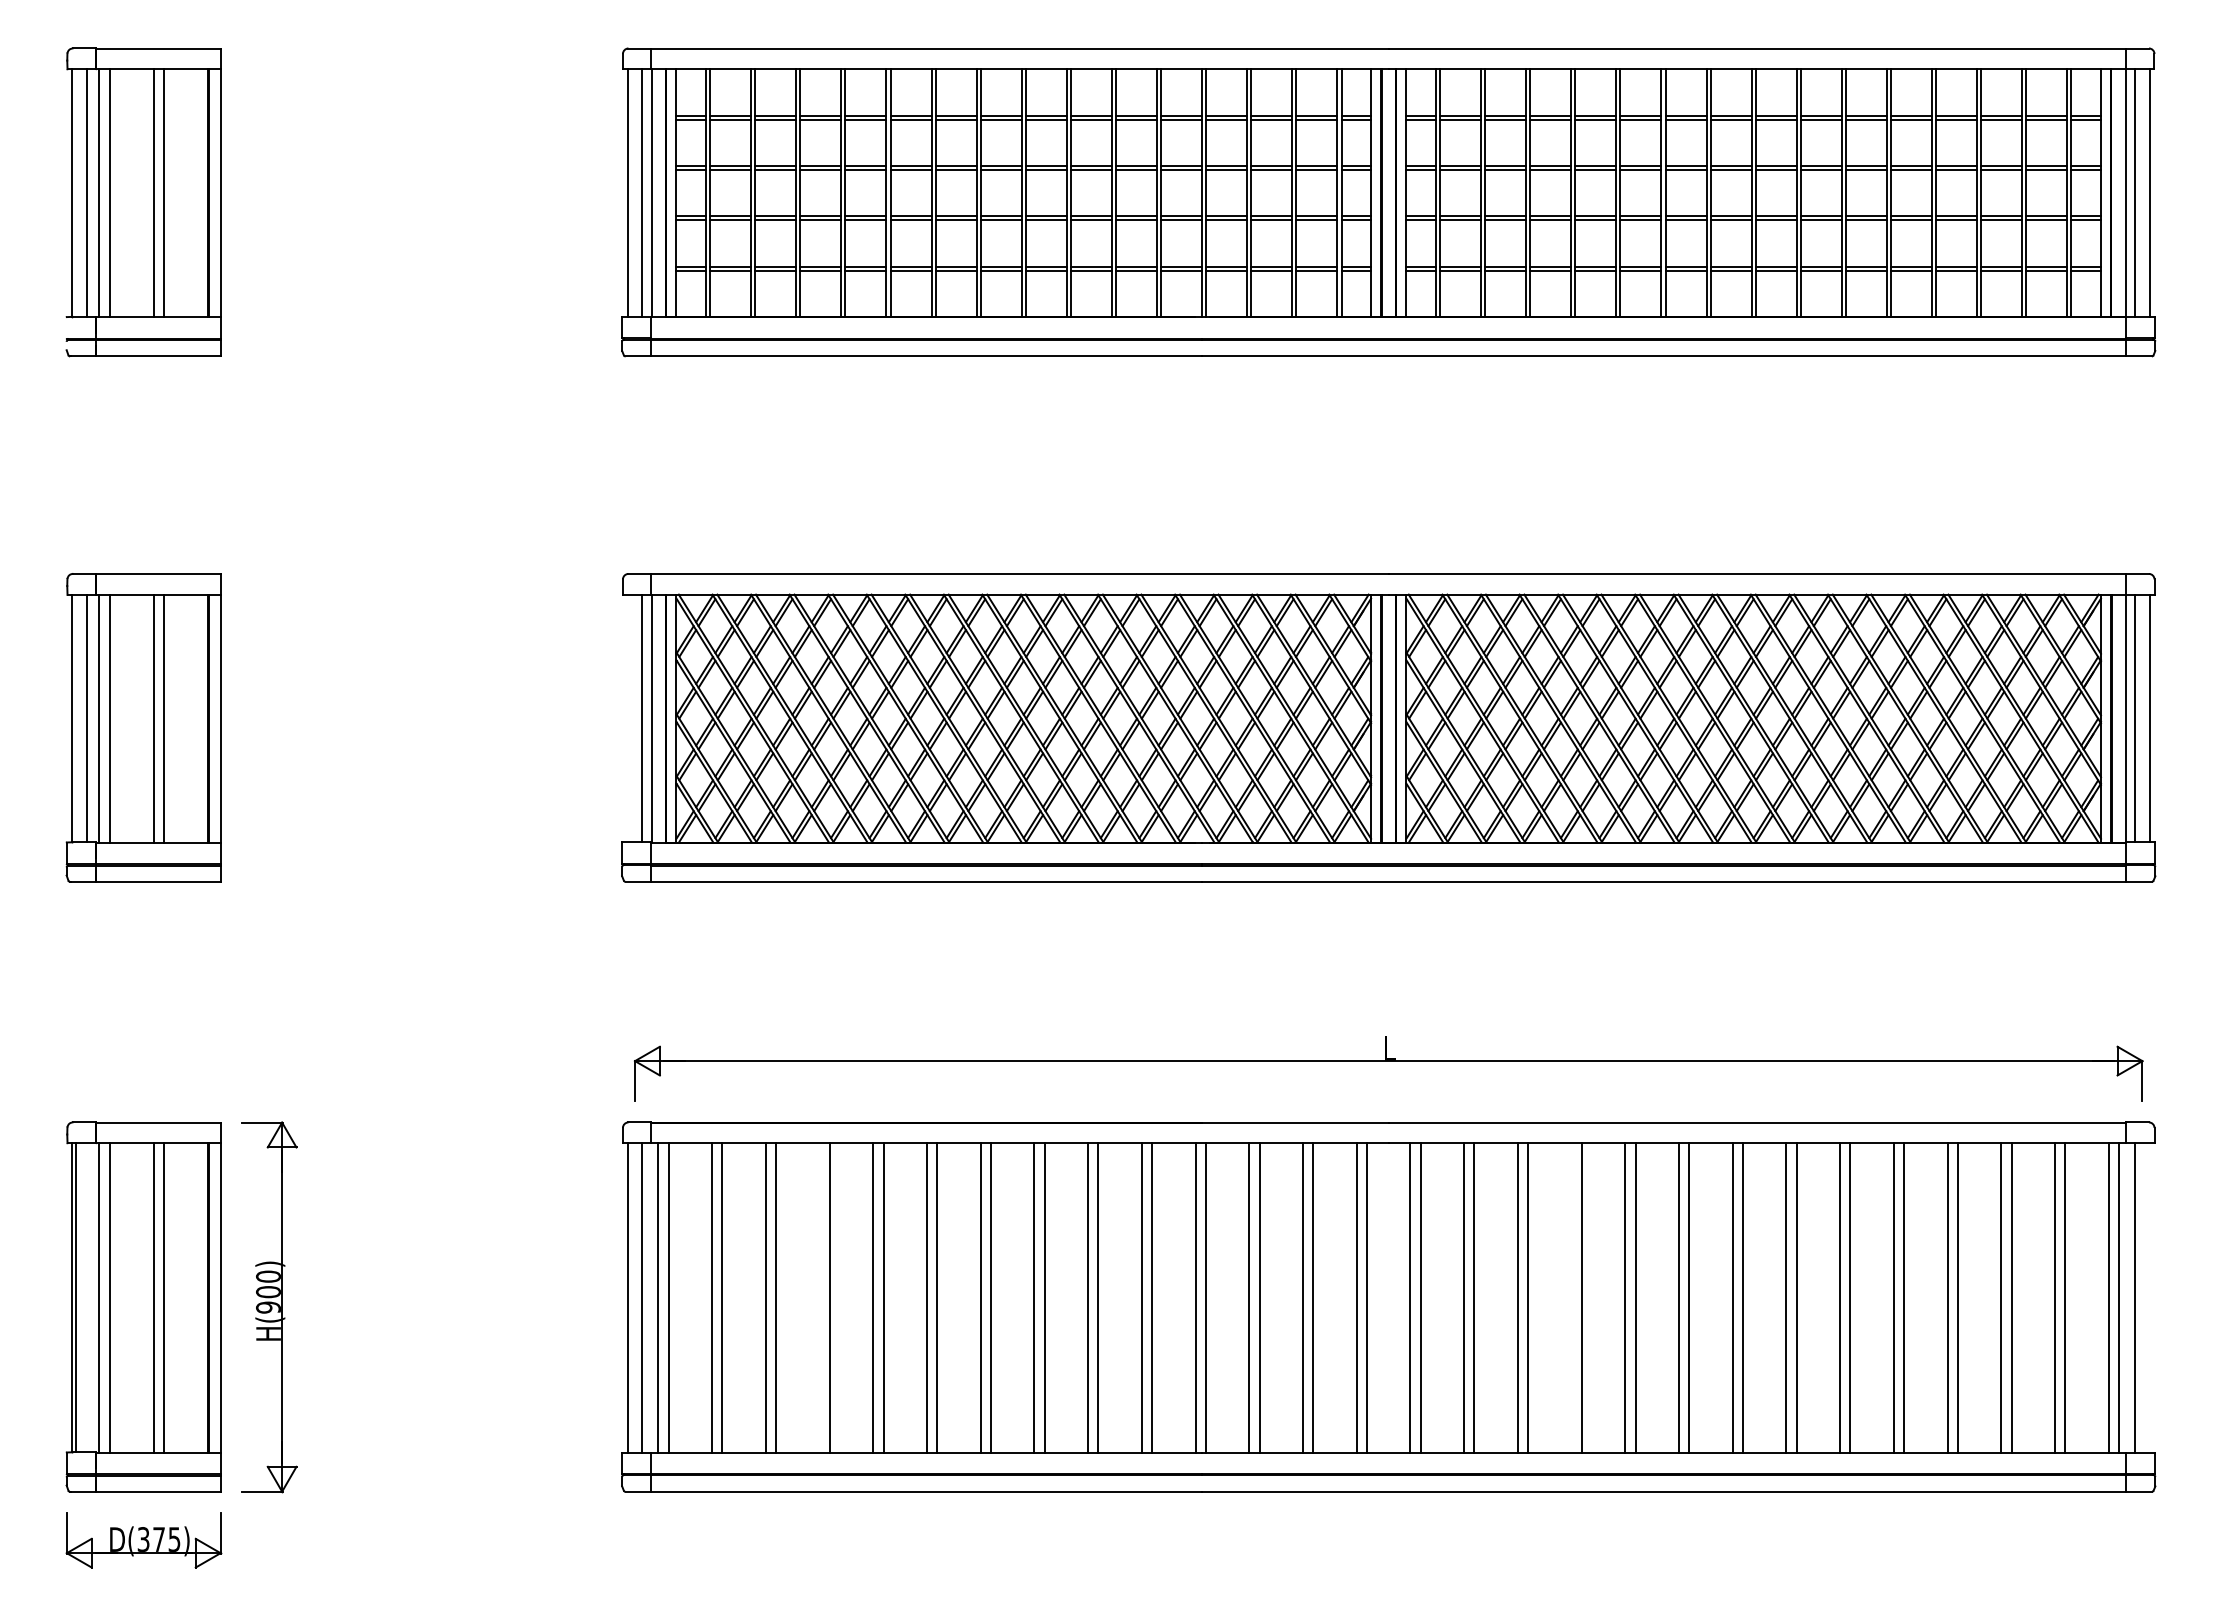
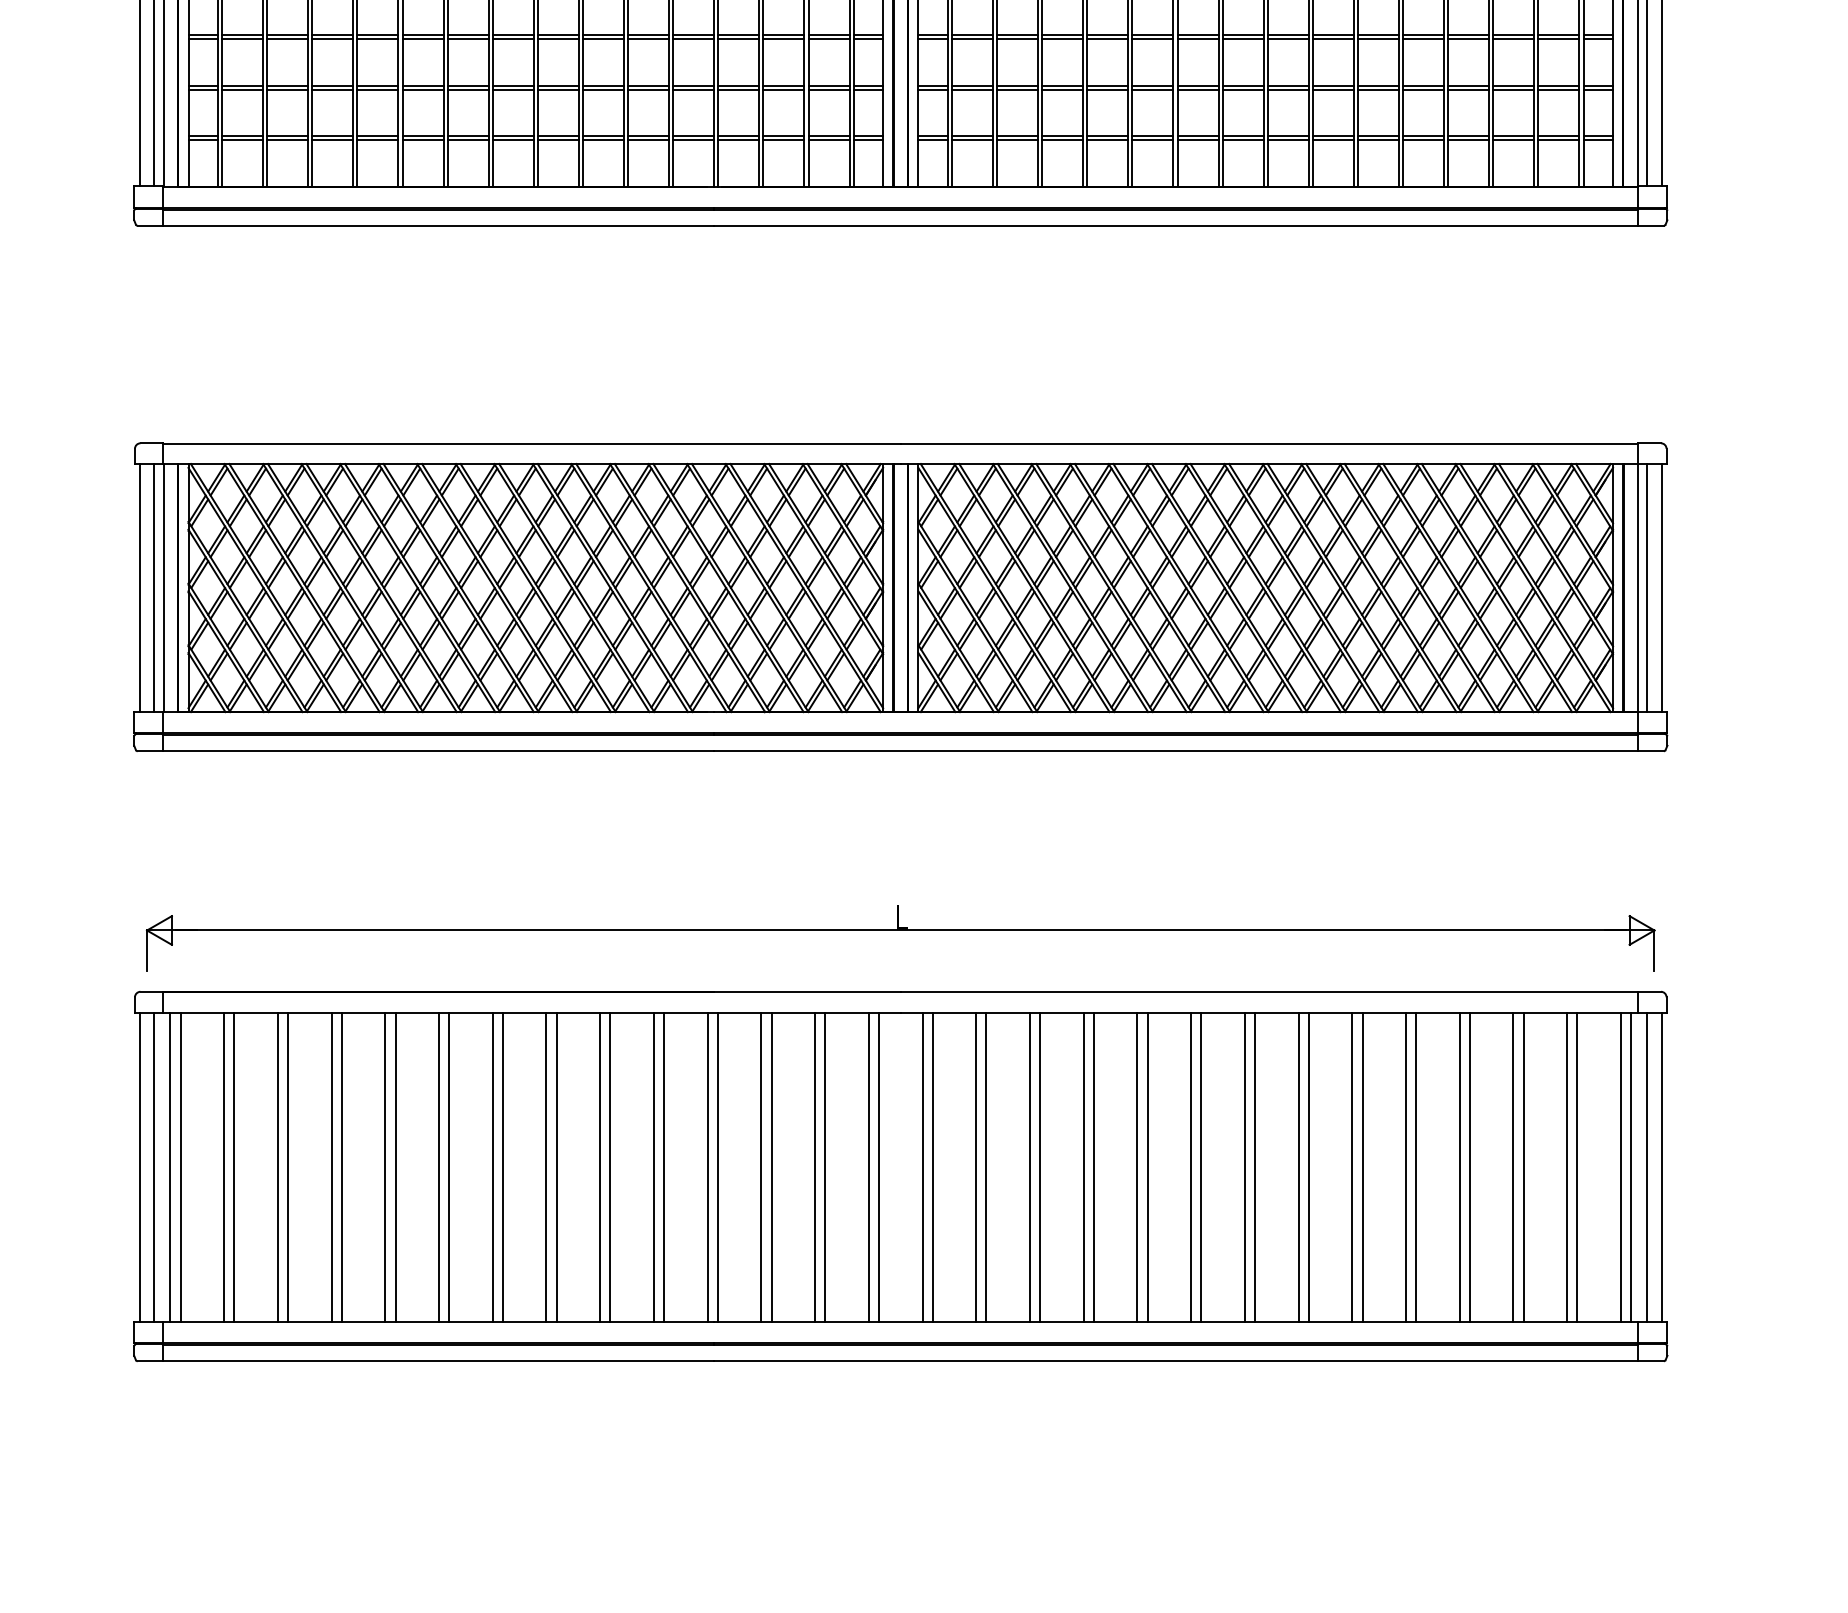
line: (627, 718) -> (139, 587), added
line: (819, 1297) -> (331, 1166), added
line: (1571, 1297) -> (1083, 1166), added
line: (2149, 1297) -> (1661, 1166), added

